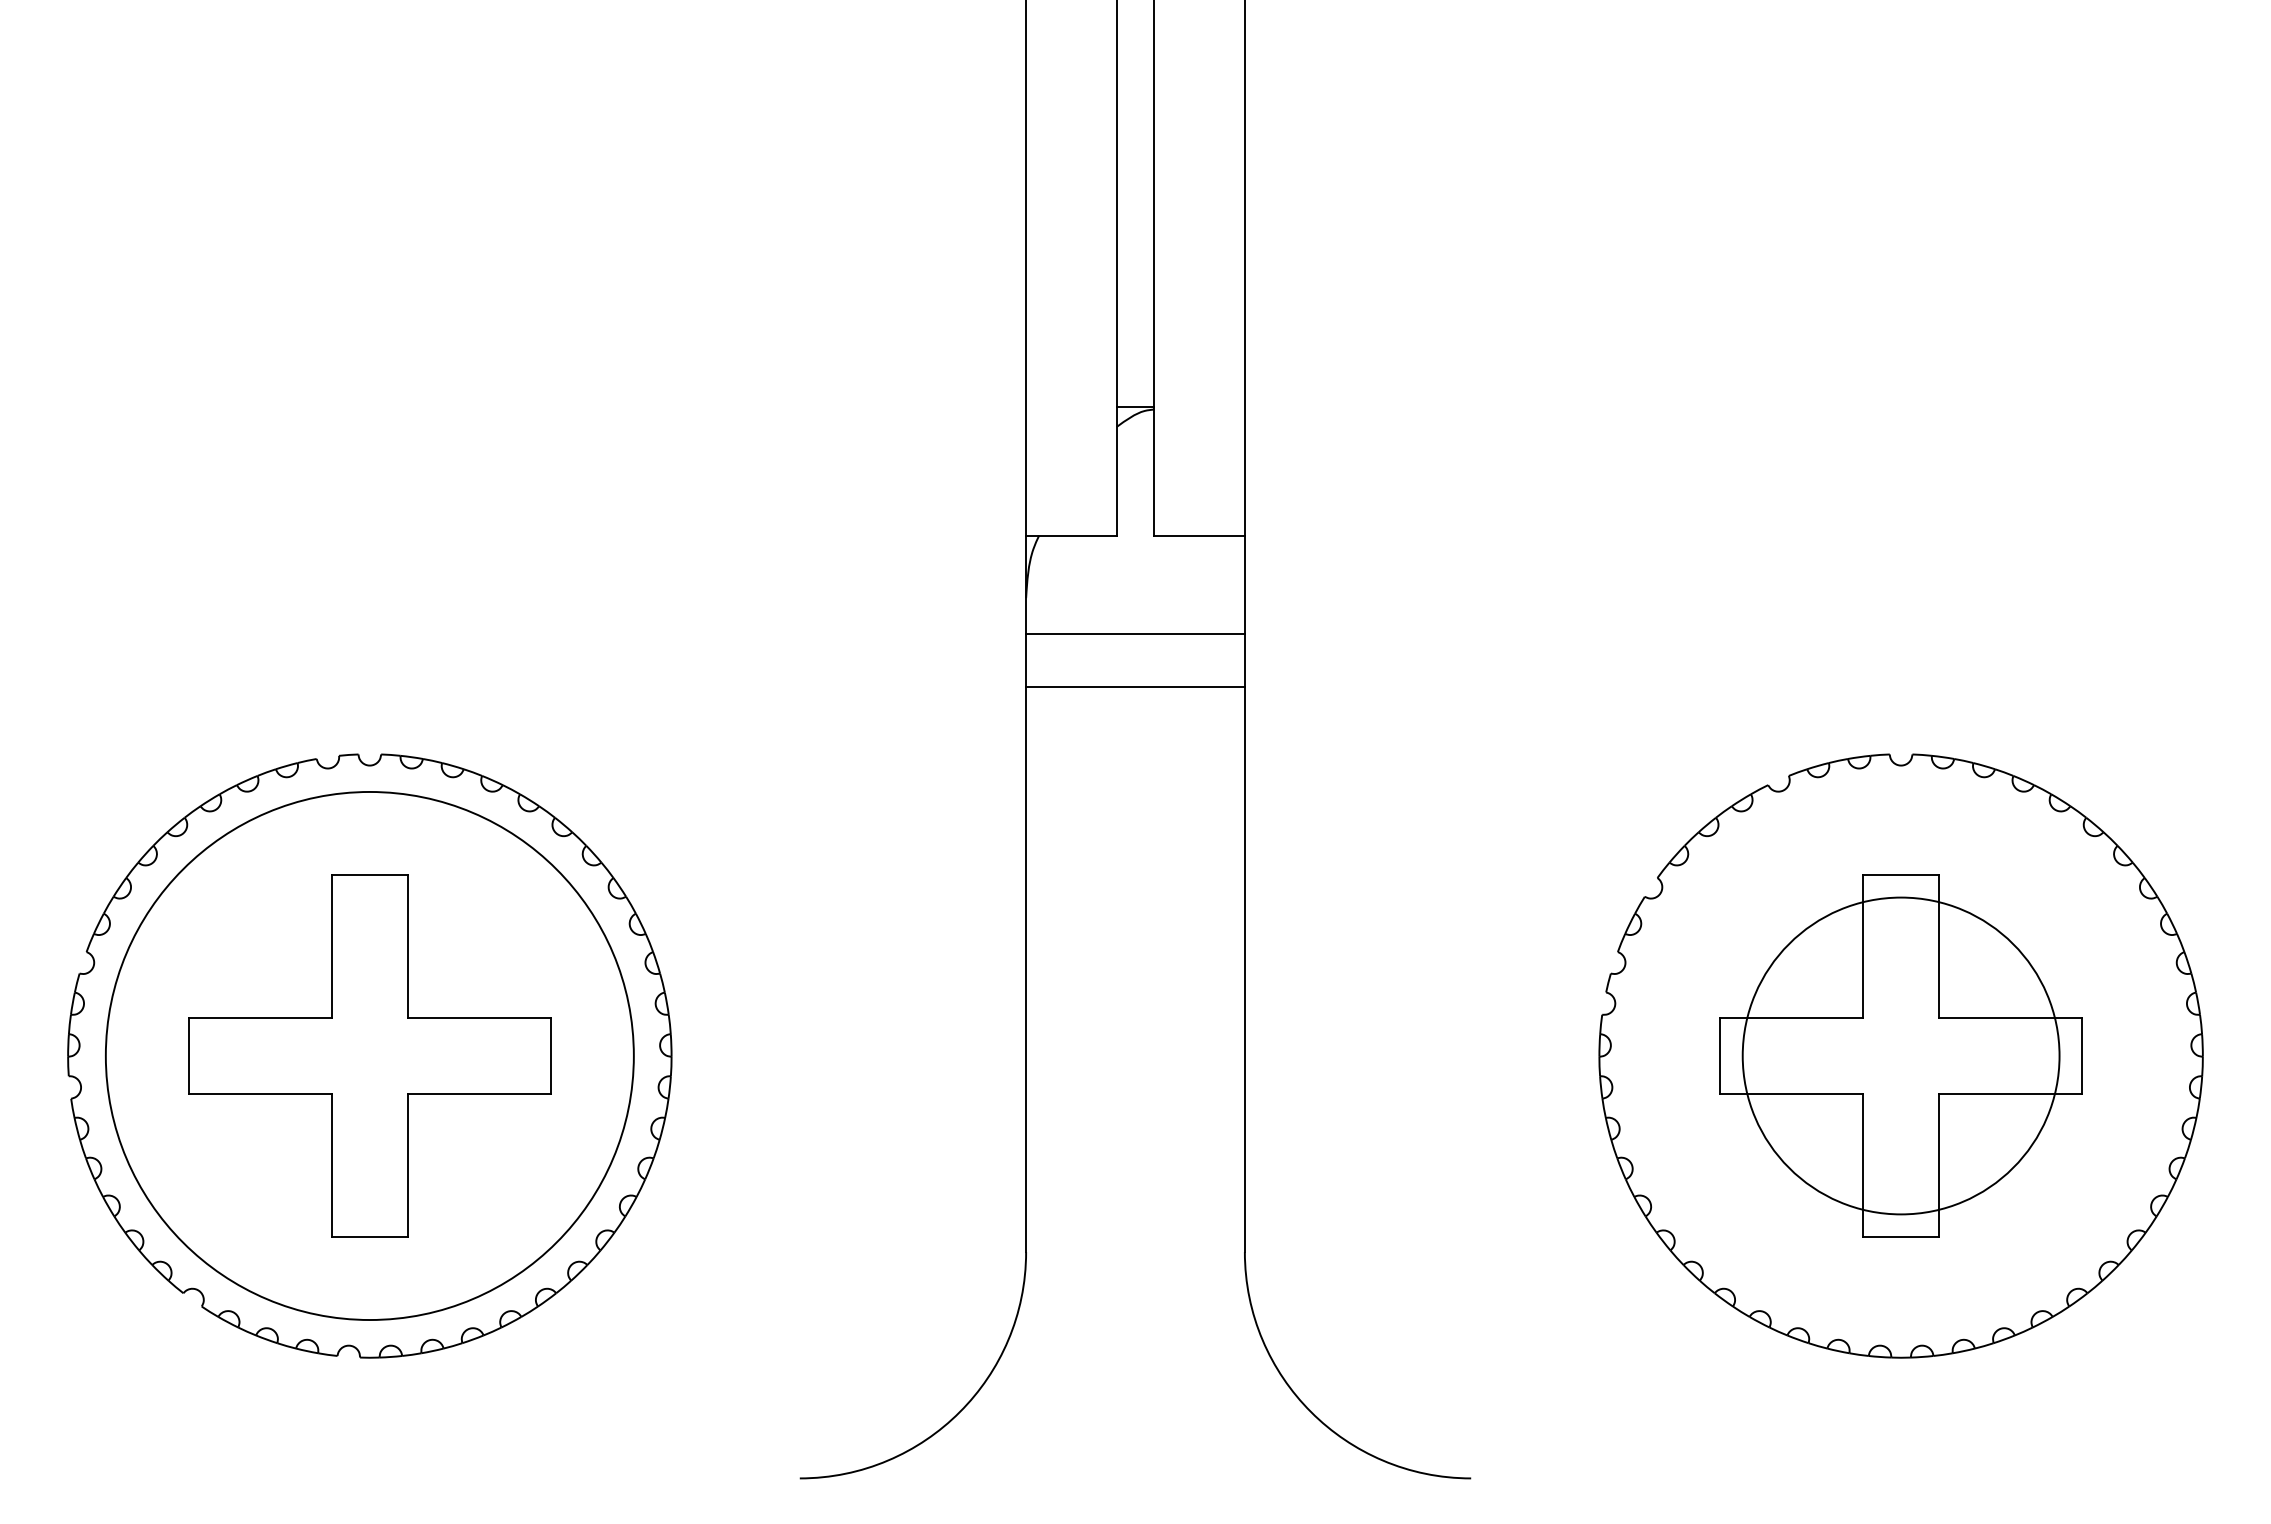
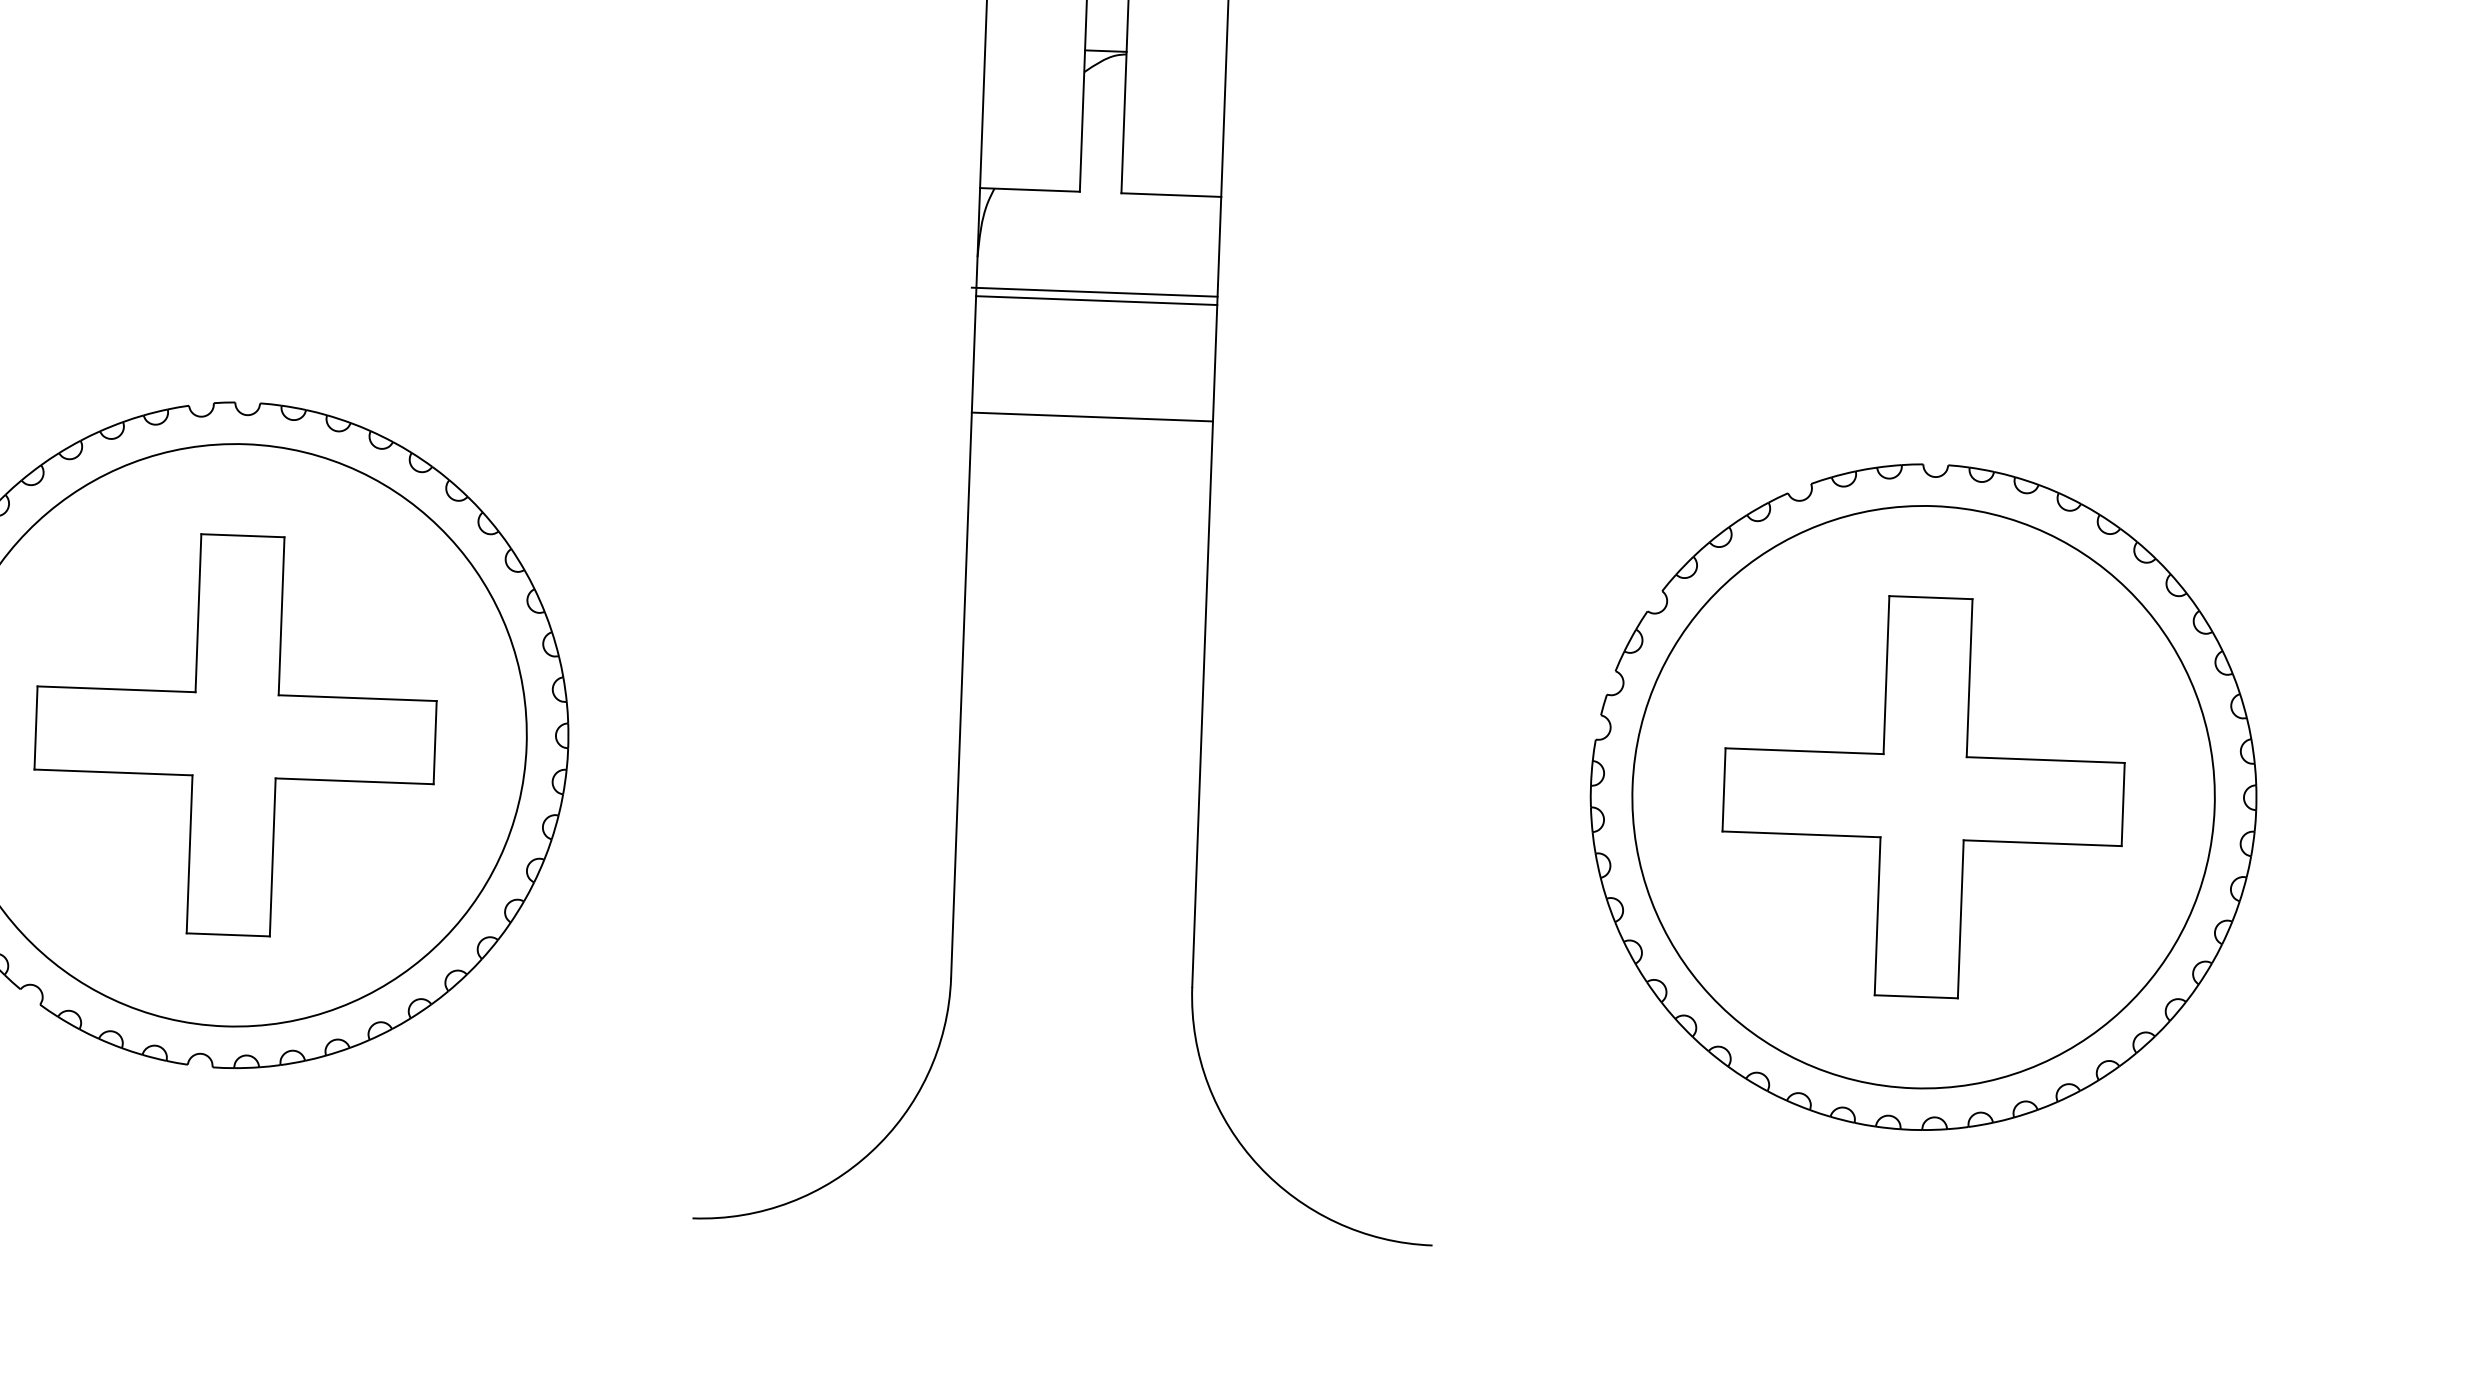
line: (1132, 626) -> (1093, 292), added
line: (1135, 687) -> (1092, 417), moved
circle: (1901, 1055) -> (1924, 796), size x1.67

